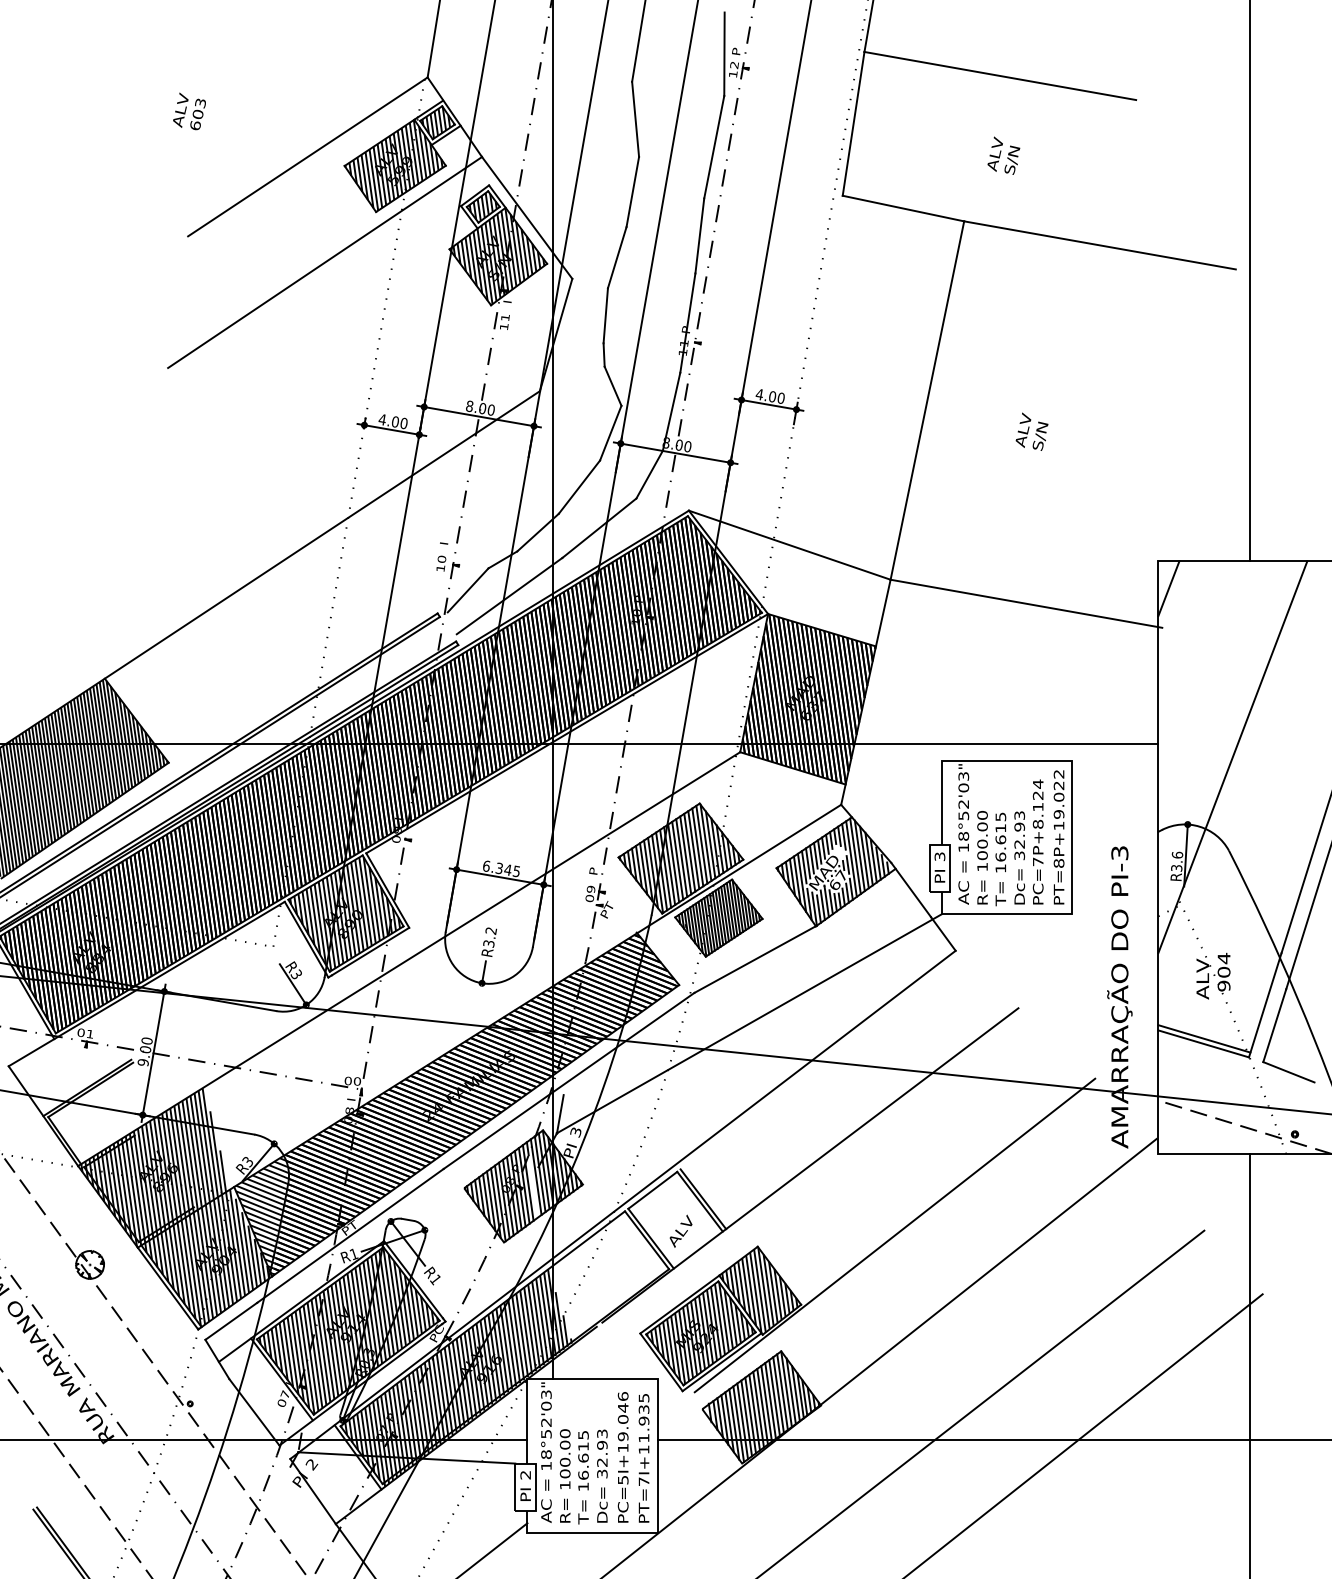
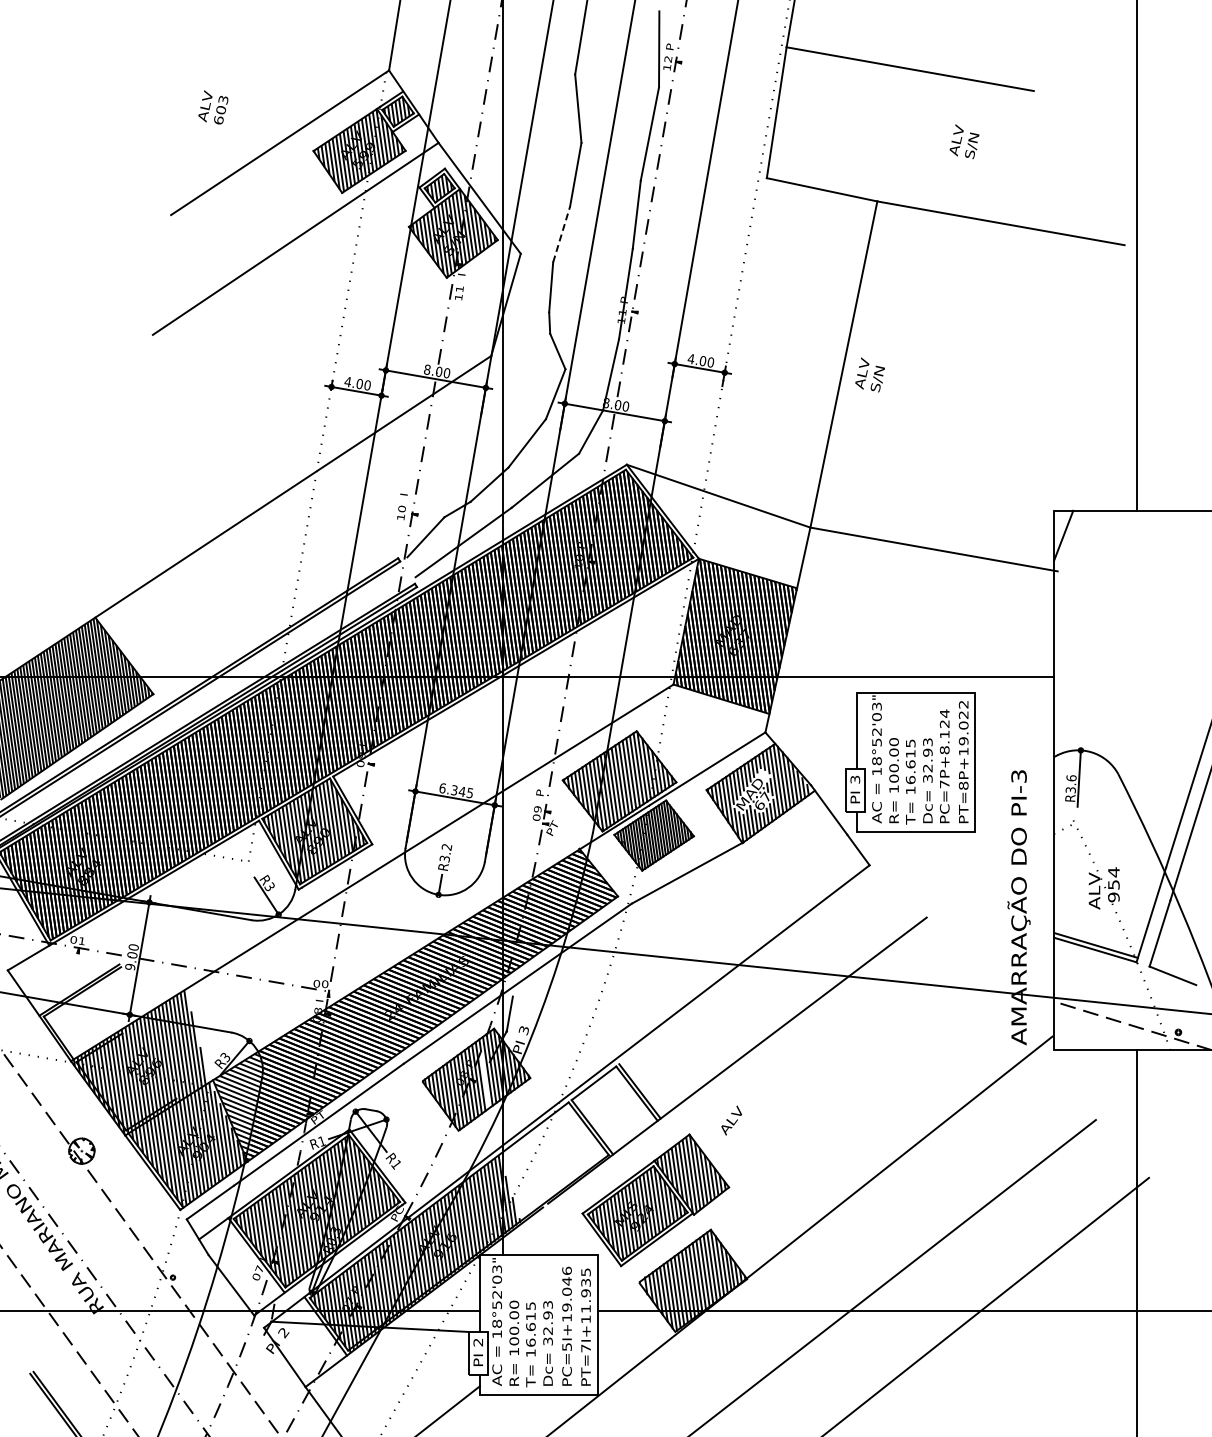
text: (189, 111) -> (213, 107), moved
text: (1003, 155) -> (964, 141), moved
line: (617, 257) -> (561, 234), solid -> dashed
text: (1031, 431) -> (869, 374), moved
line: (1232, 756) -> (1121, 688), removed
text: (1223, 971) -> (1113, 884), 904 -> 954
line: (748, 1023) -> (681, 931), removed
text: (680, 1231) -> (731, 1120), moved
line: (895, 1235) -> (814, 1124), removed

